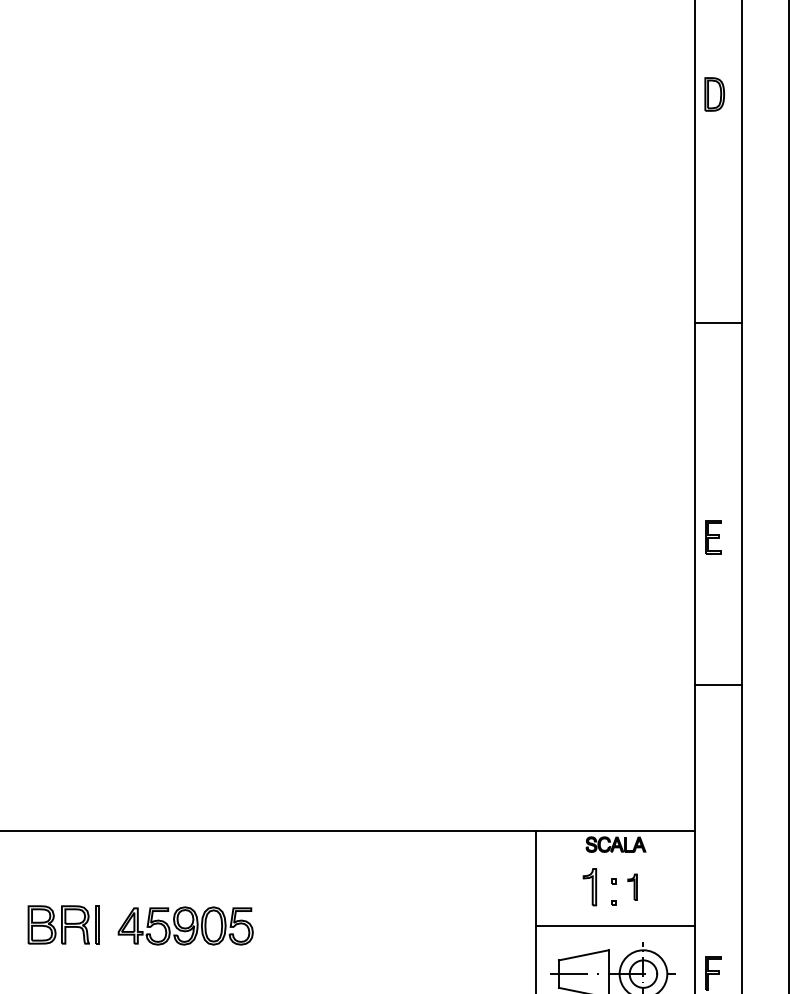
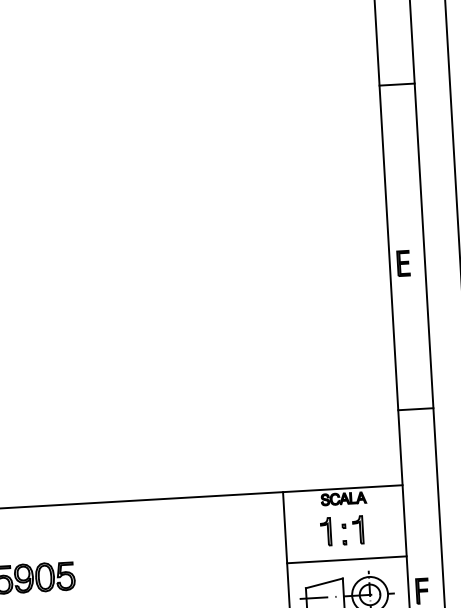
line: (717, 323) -> (396, 84), moved
line: (717, 685) -> (415, 409), moved
part: (632, 887) -> (358, 530), size x1.43

